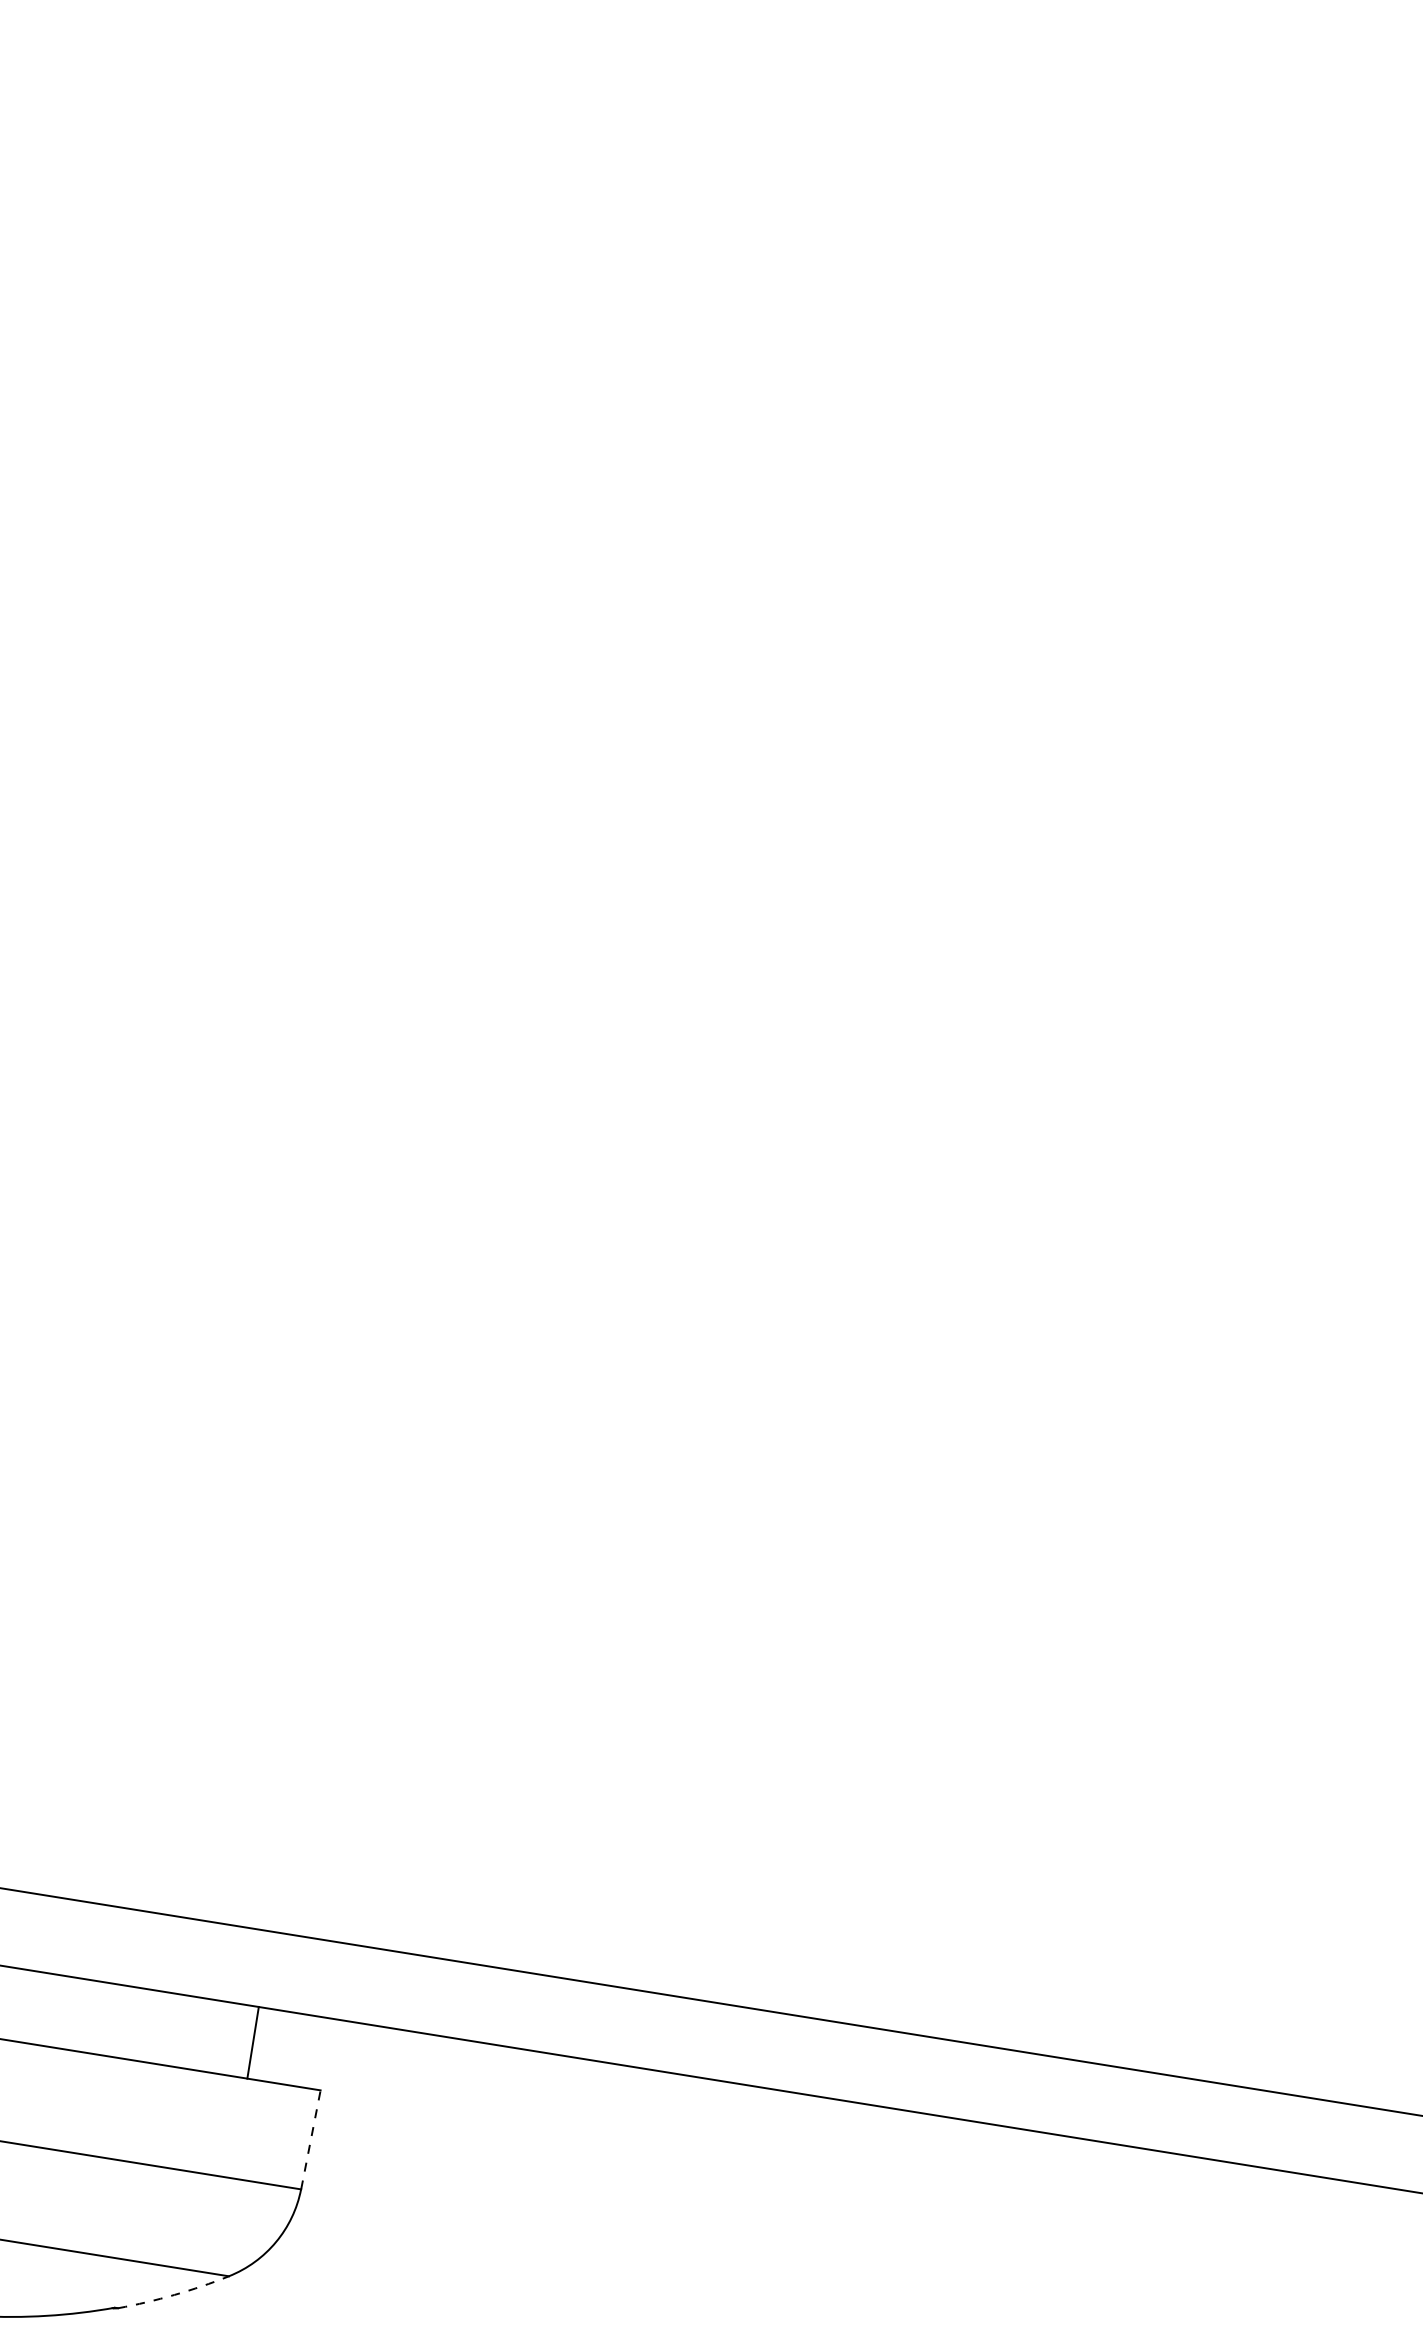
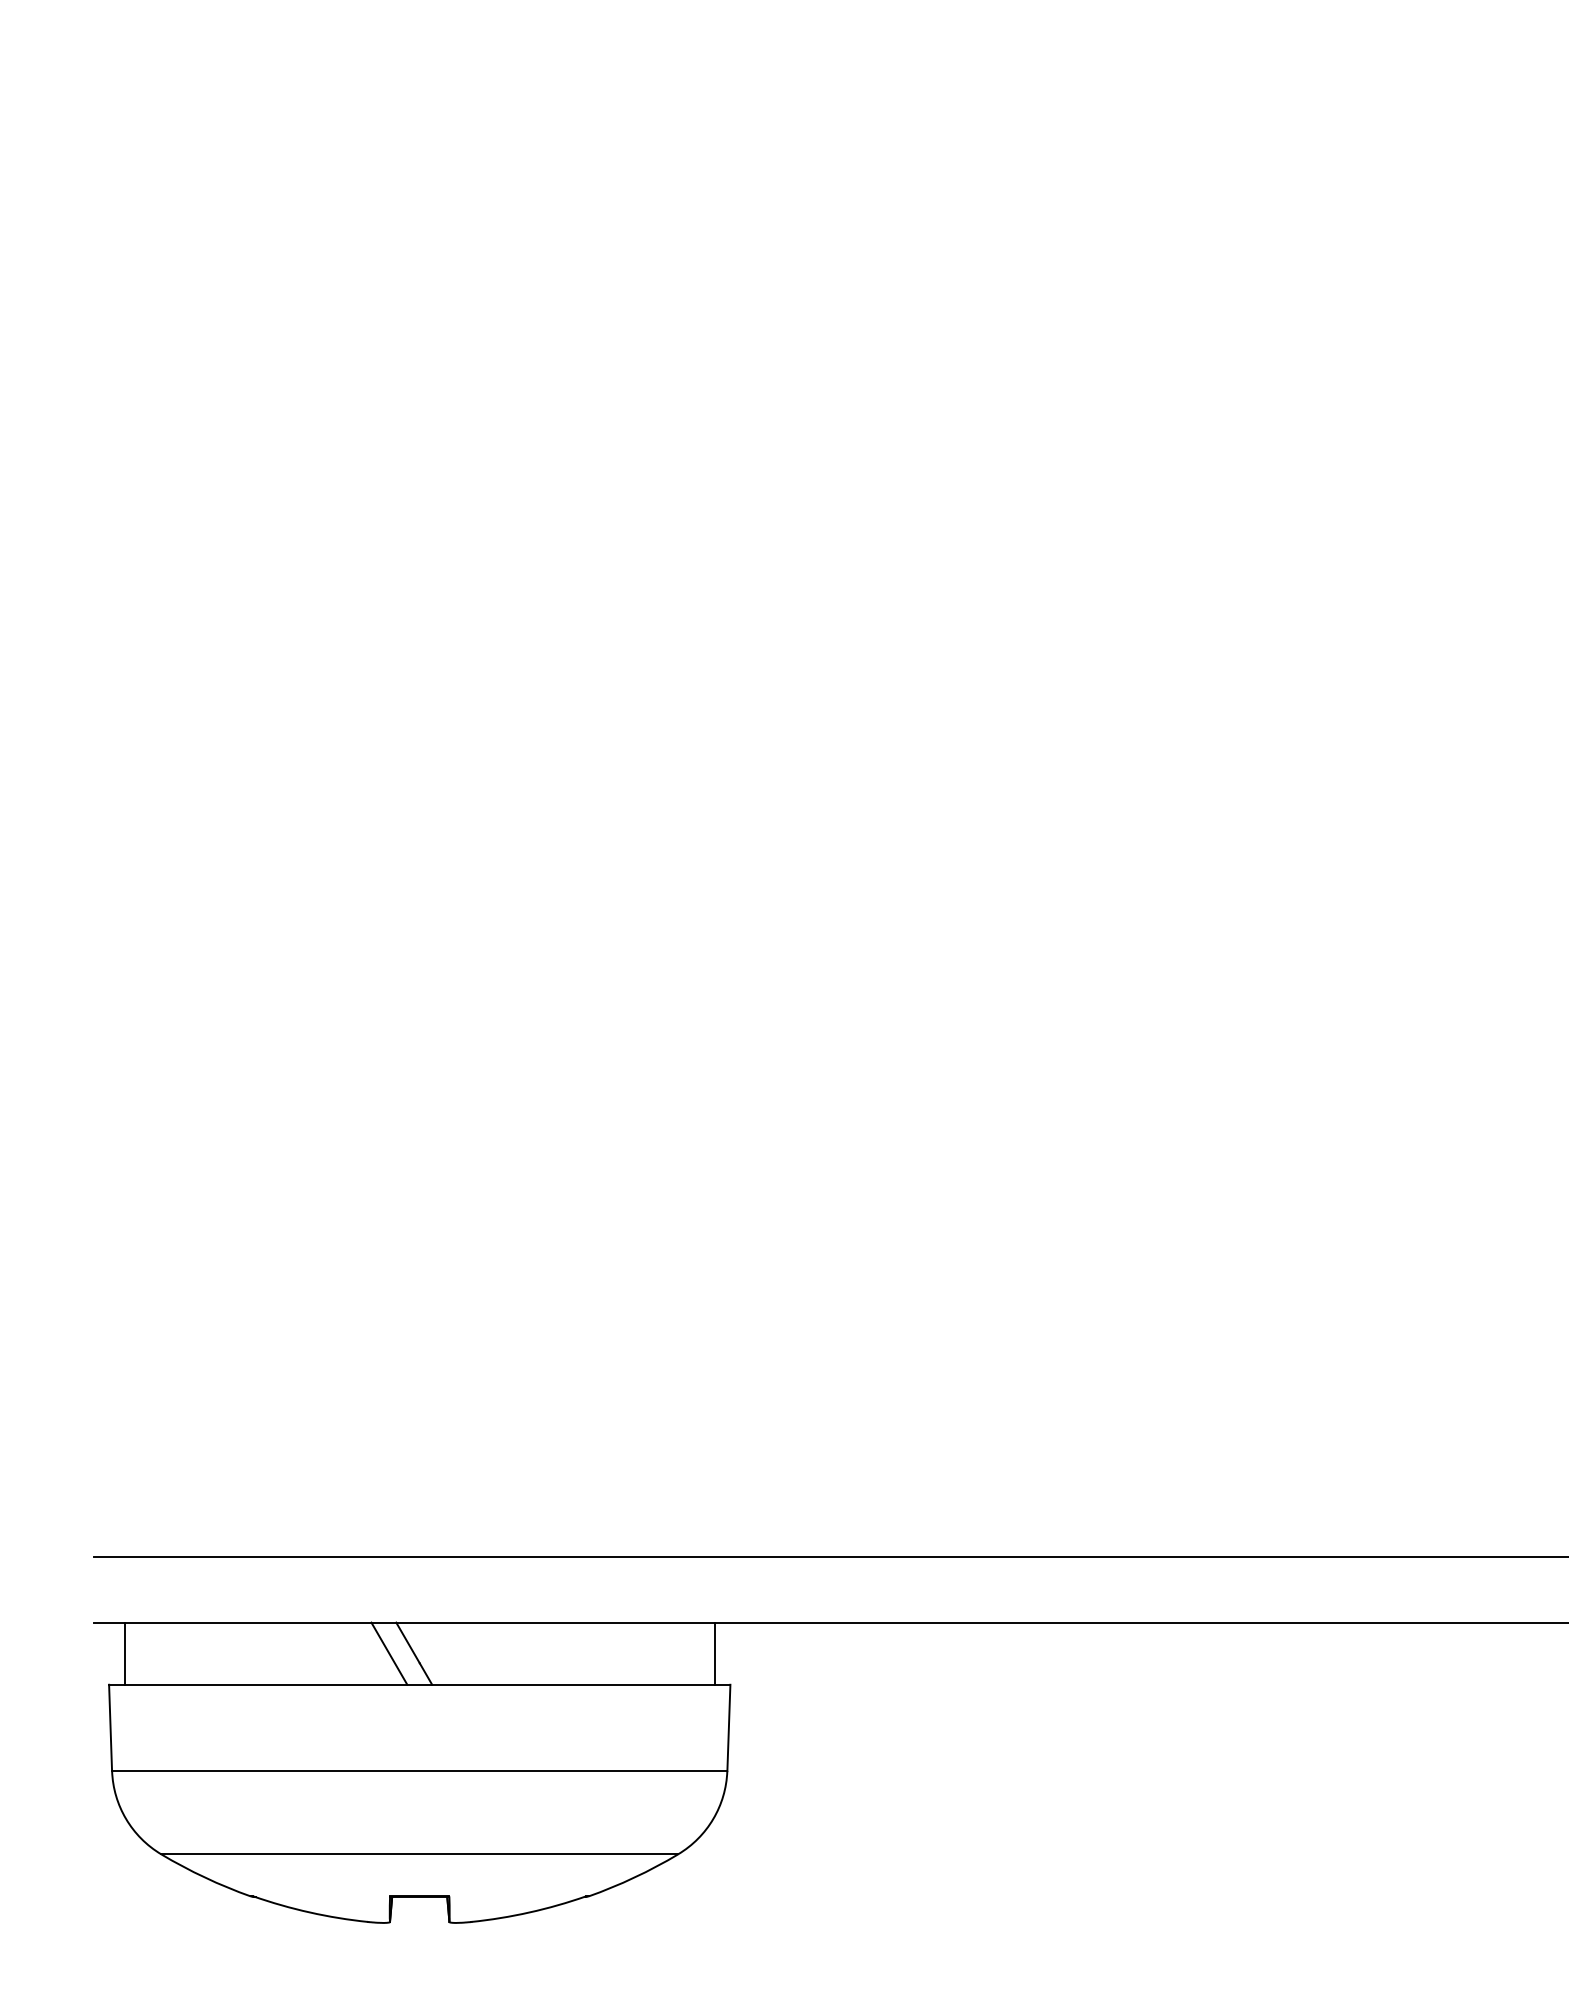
line: (252, 2042) -> (714, 1653), moved
line: (310, 2139) -> (728, 1727), dashed -> solid
arc: (174, 2294) -> (634, 1877), dashed -> solid

